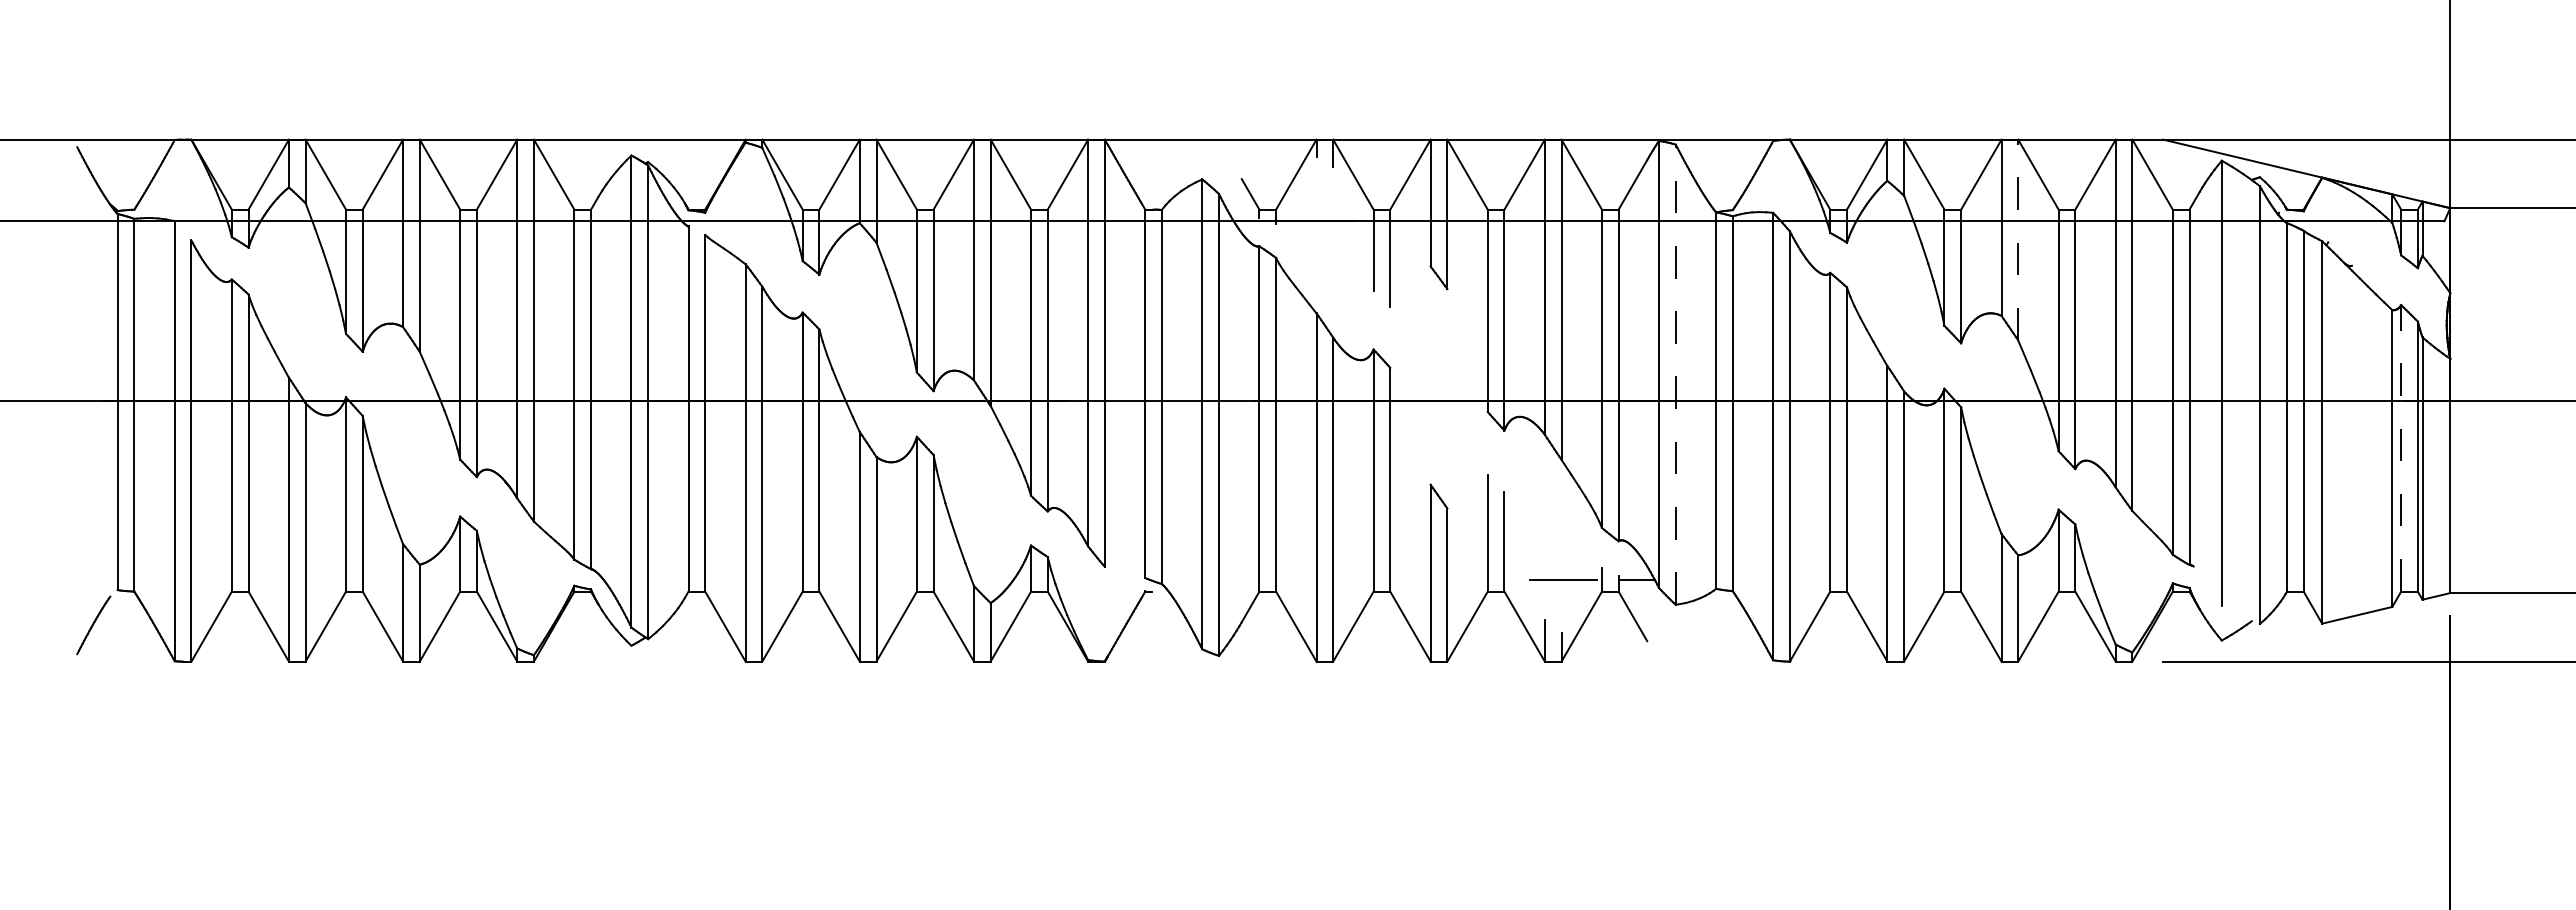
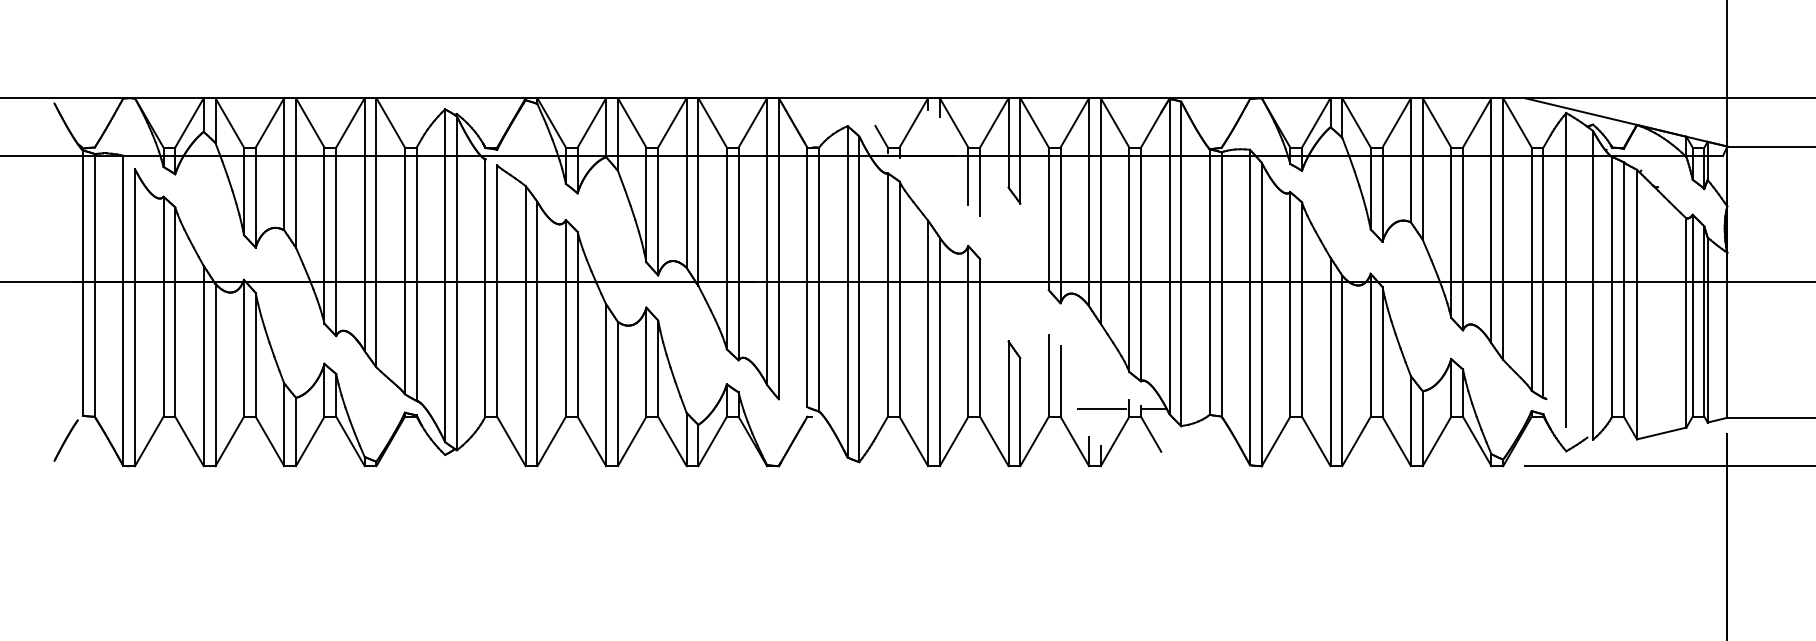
line: (2018, 239) -> (1422, 168), dashed -> solid
line: (1675, 374) -> (1181, 263), dashed -> solid
line: (2401, 447) -> (1692, 315), dashed -> solid

